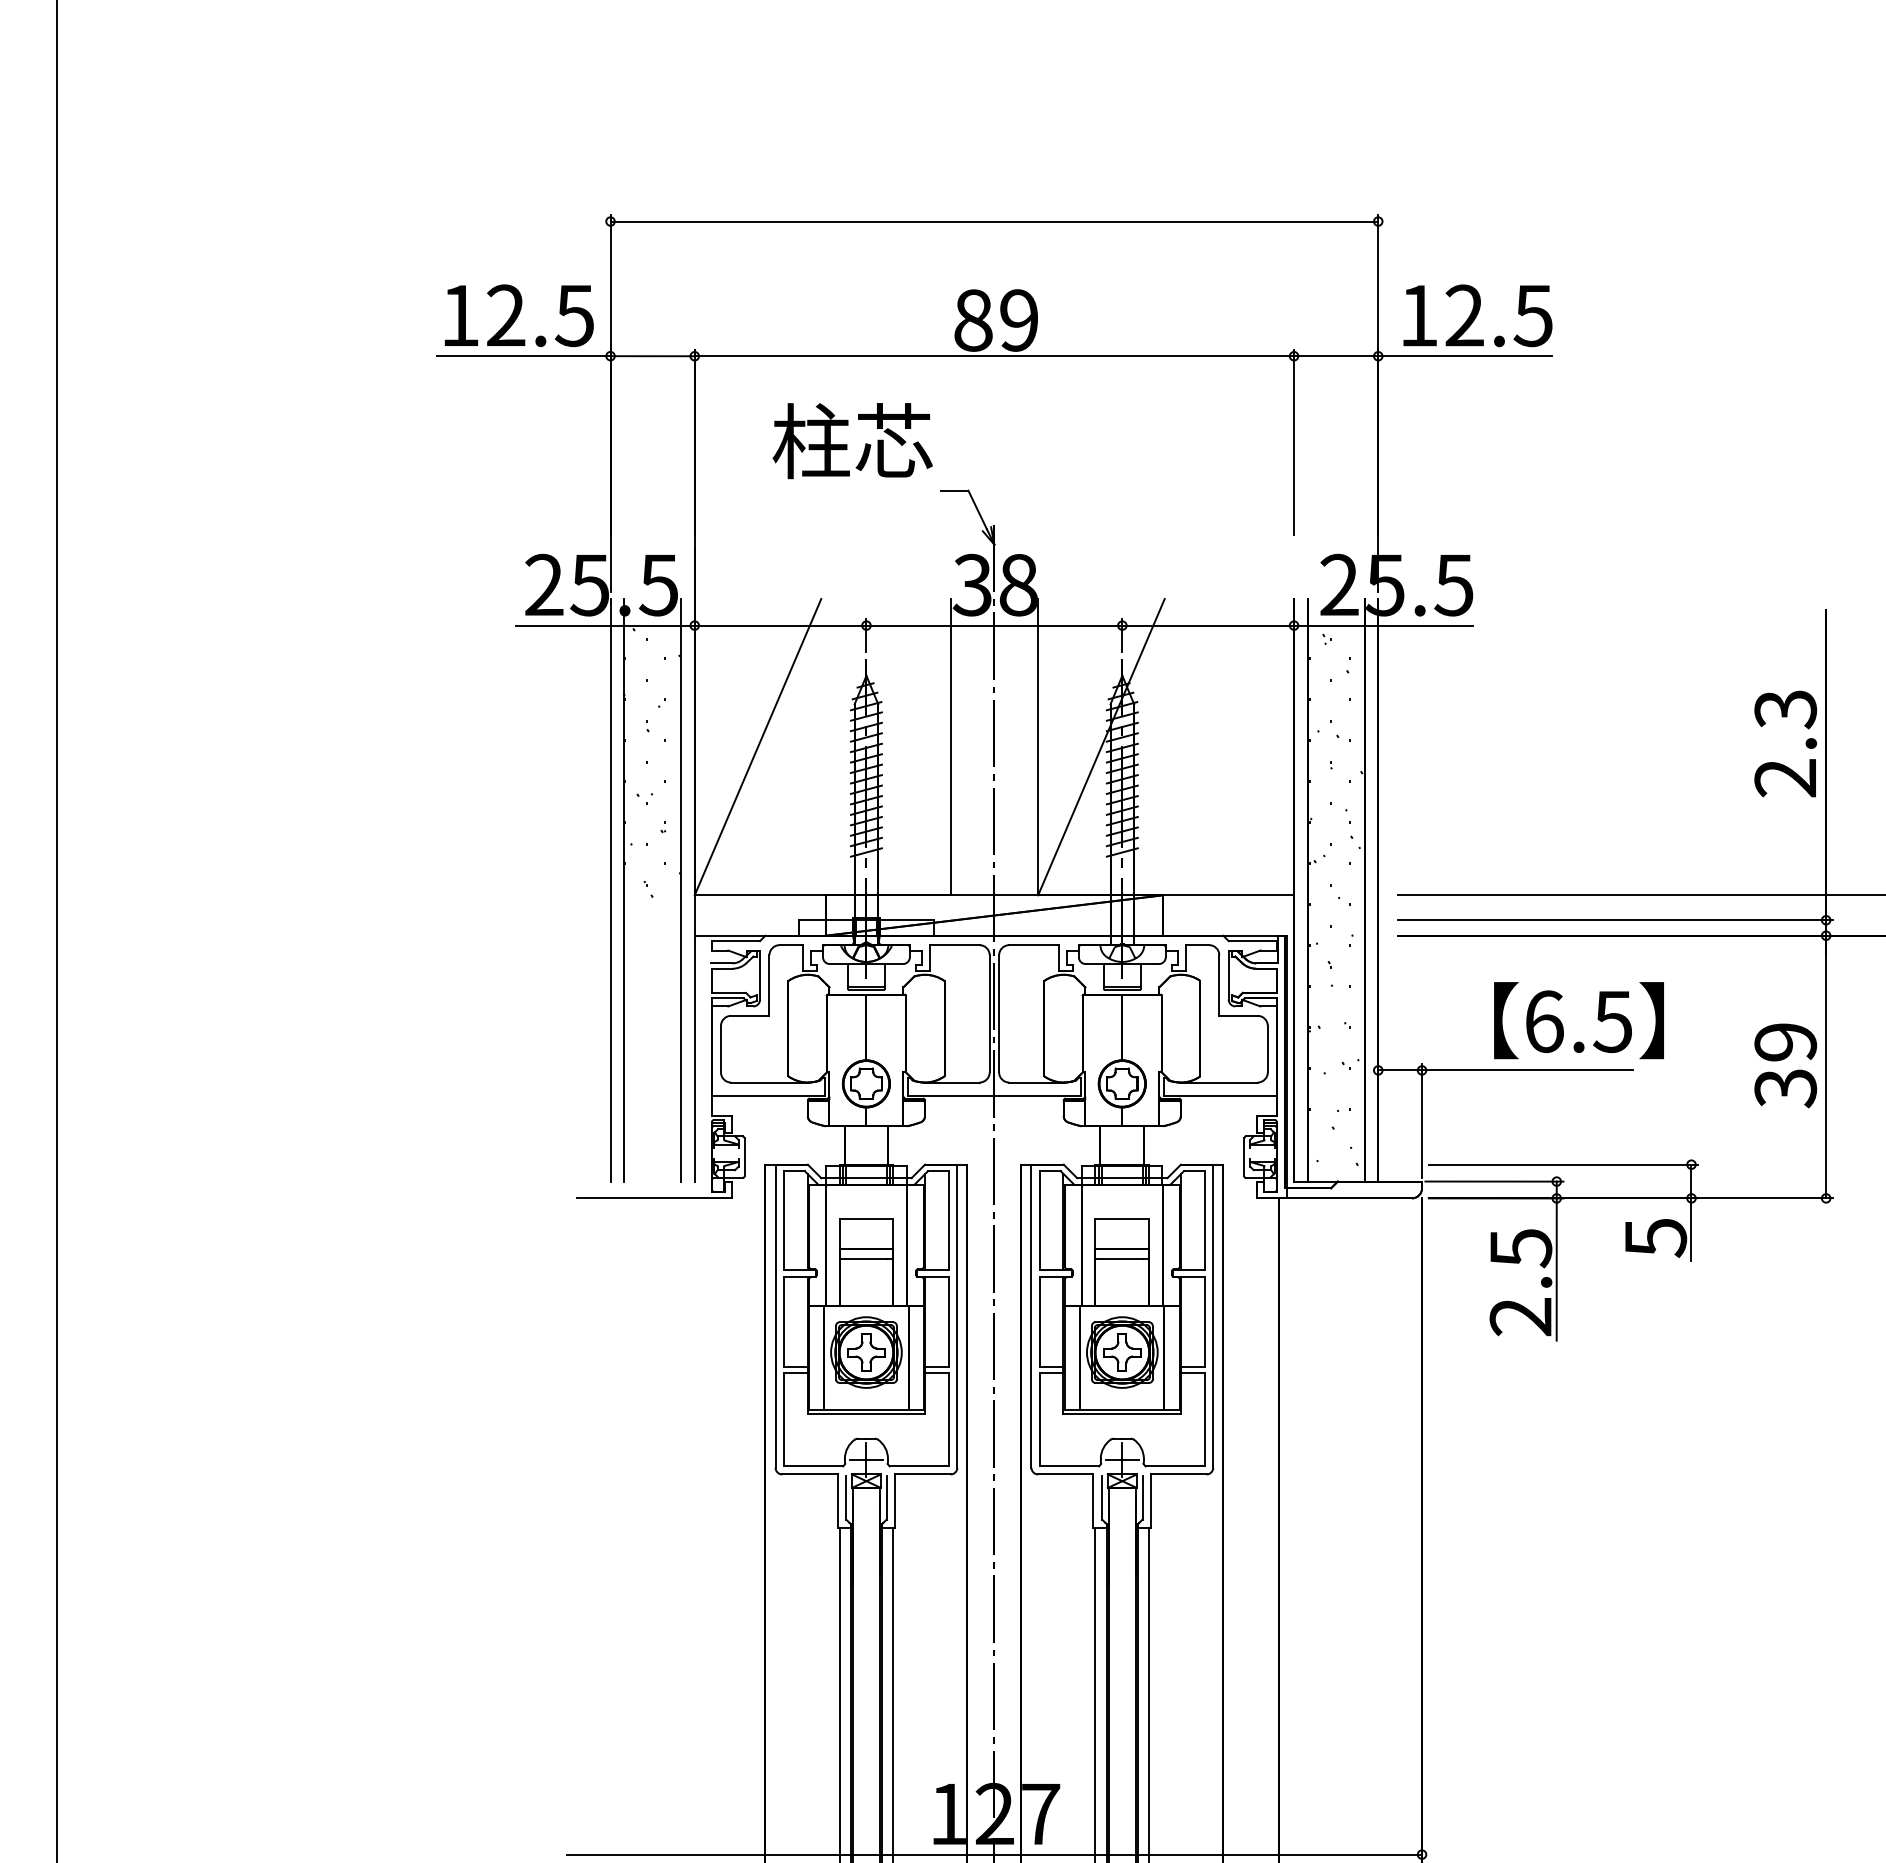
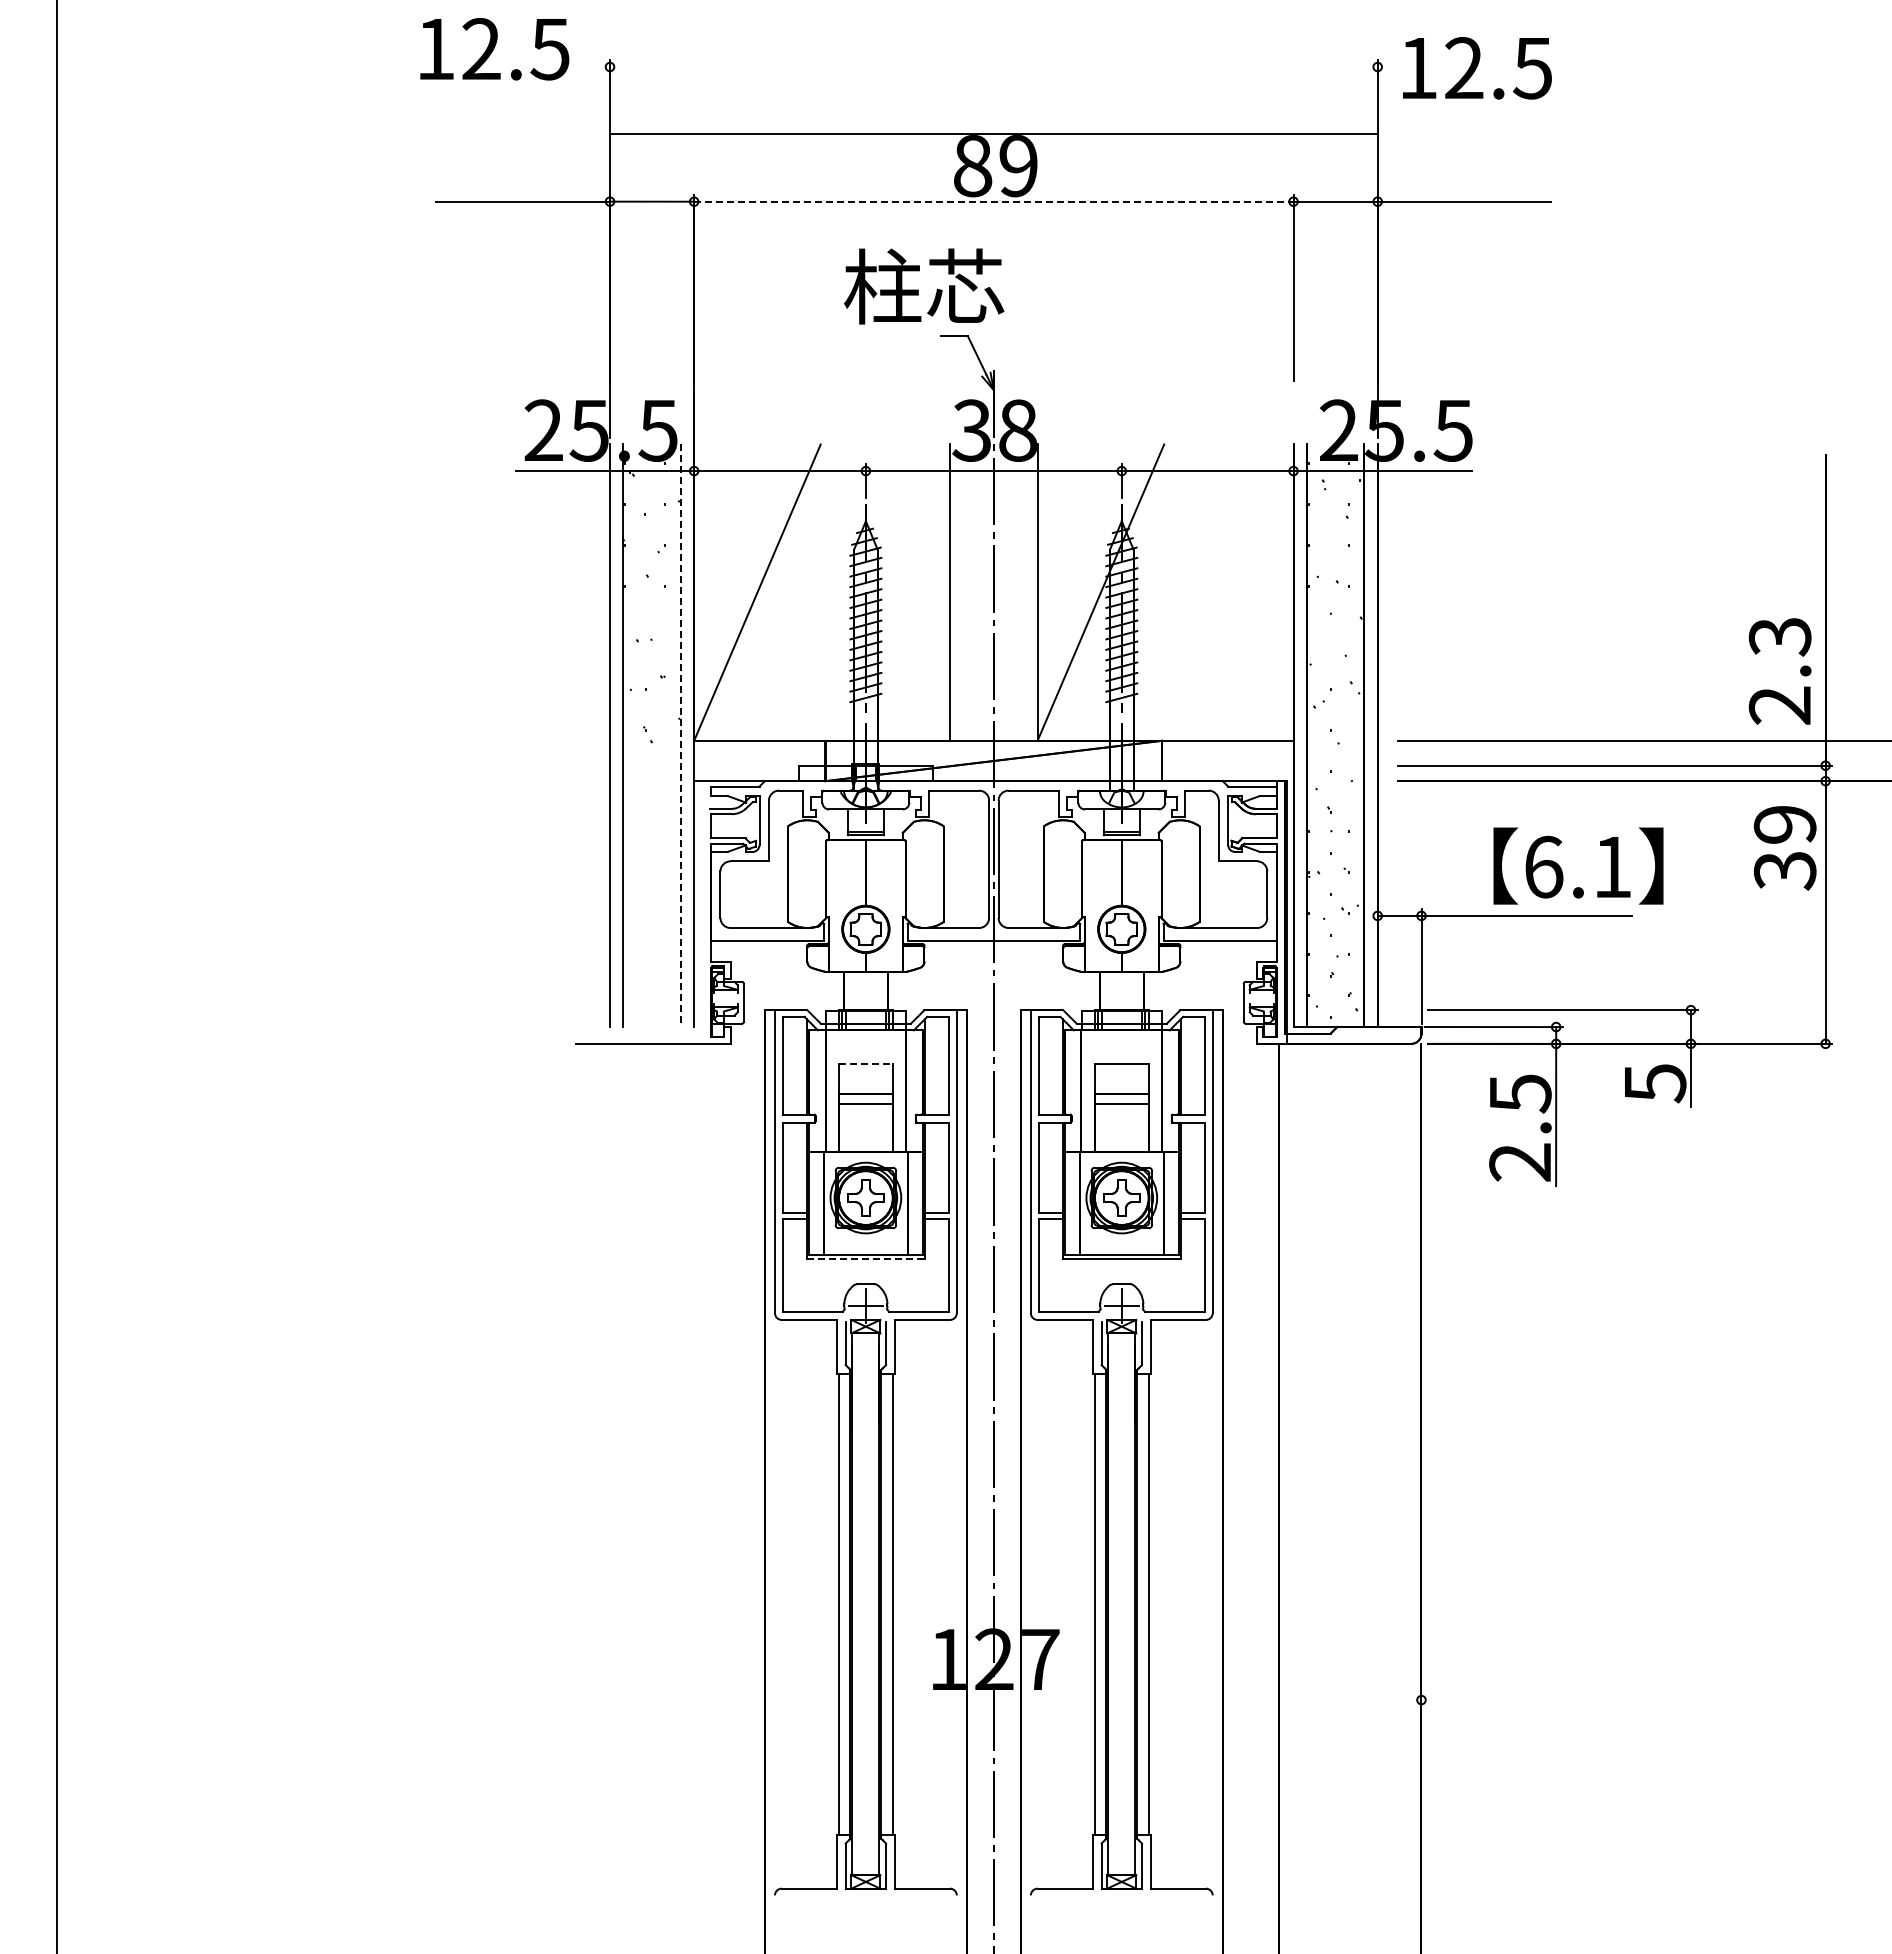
line: (994, 222) -> (993, 134), moved
text: (519, 315) -> (494, 48), moved
text: (1478, 316) -> (1477, 68), moved
line: (994, 356) -> (993, 201), solid -> dashed
text: (853, 441) -> (924, 286), moved
text: (1785, 744) -> (1779, 671), moved
line: (681, 891) -> (680, 736), solid -> dashed
text: (1612, 1022) -> (1611, 867), 6.5 -> 6.1
text: (1785, 1066) -> (1784, 848), moved
line: (866, 1219) -> (865, 1064), solid -> dashed
line: (866, 1414) -> (865, 1259), solid -> dashed
line: (994, 1855) -> (993, 1700), removed

